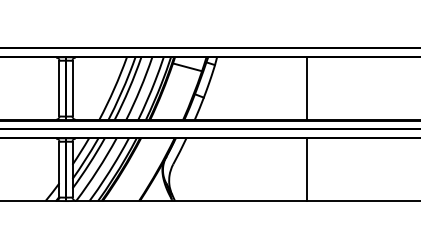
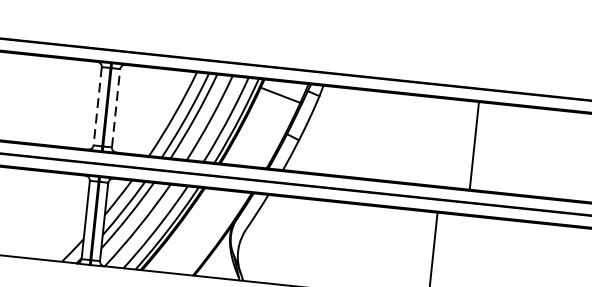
line: (59, 88) -> (97, 106), solid -> dashed
line: (72, 88) -> (116, 108), solid -> dashed
line: (306, 88) -> (473, 145), moved

